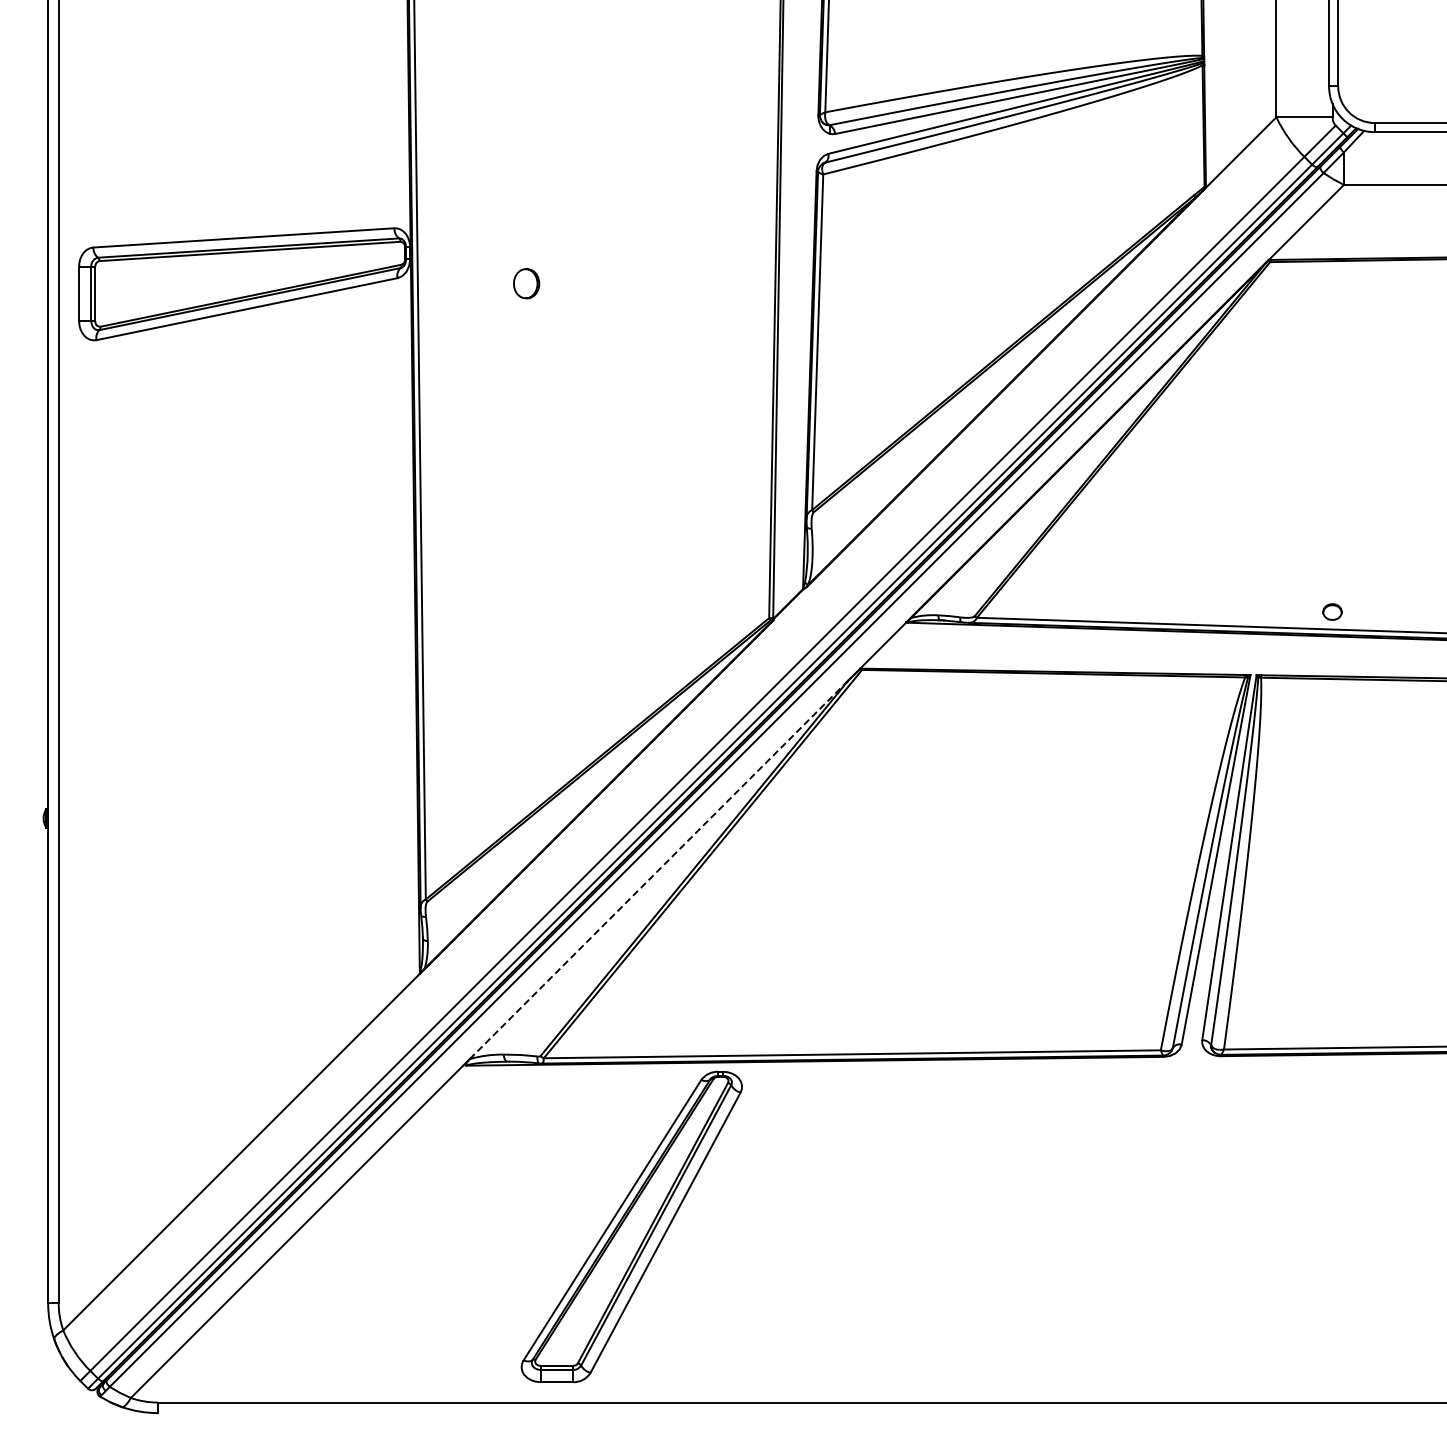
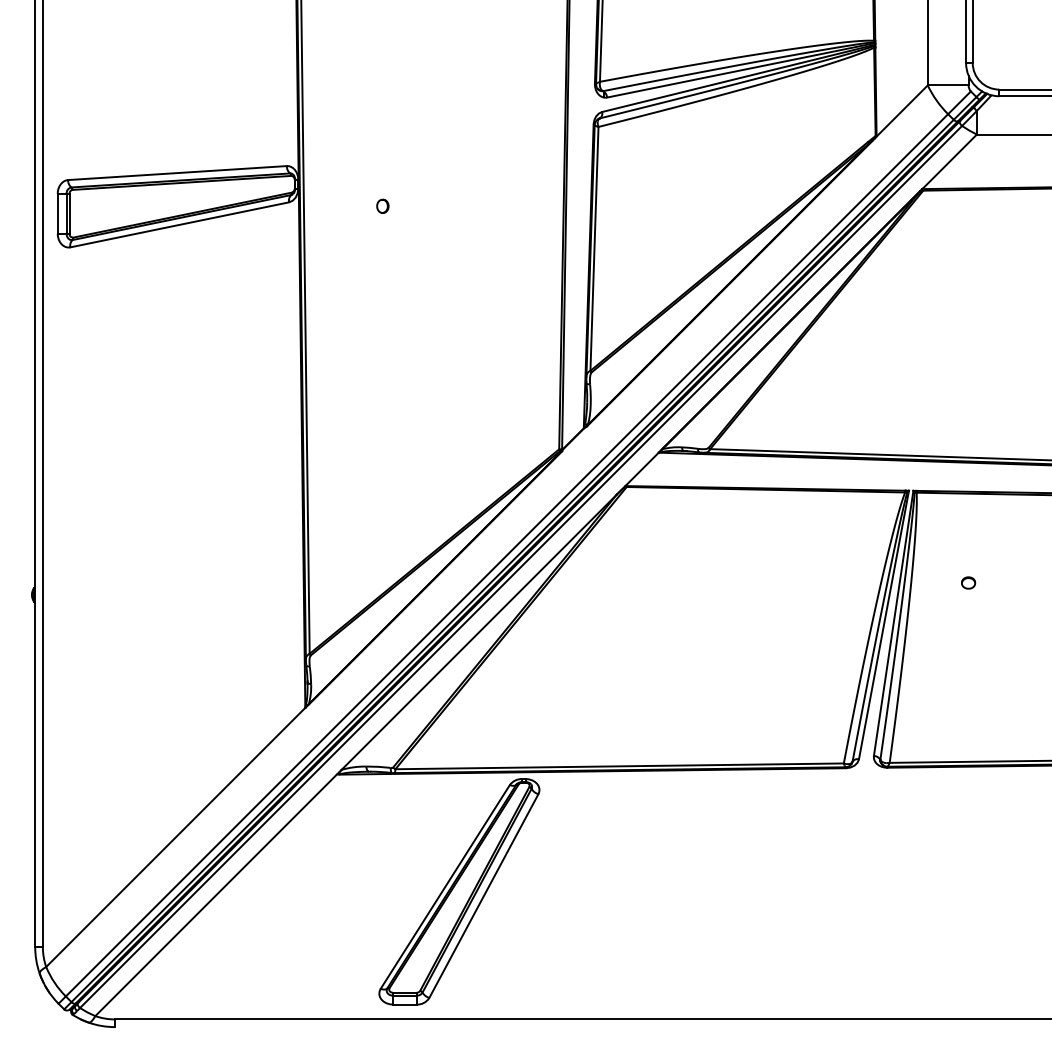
part: (526, 283) -> (382, 206), size x0.62
part: (1332, 611) -> (968, 582), moved
line: (659, 869) -> (479, 632), dashed -> solid

